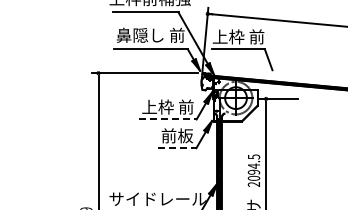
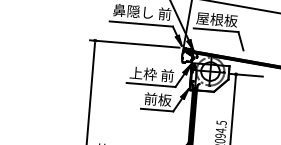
text: (238, 36) -> (216, 19), 上枠 前 -> 屋根板
line: (167, 119) -> (150, 84), dashed -> solid
line: (177, 148) -> (157, 110), dashed -> solid

